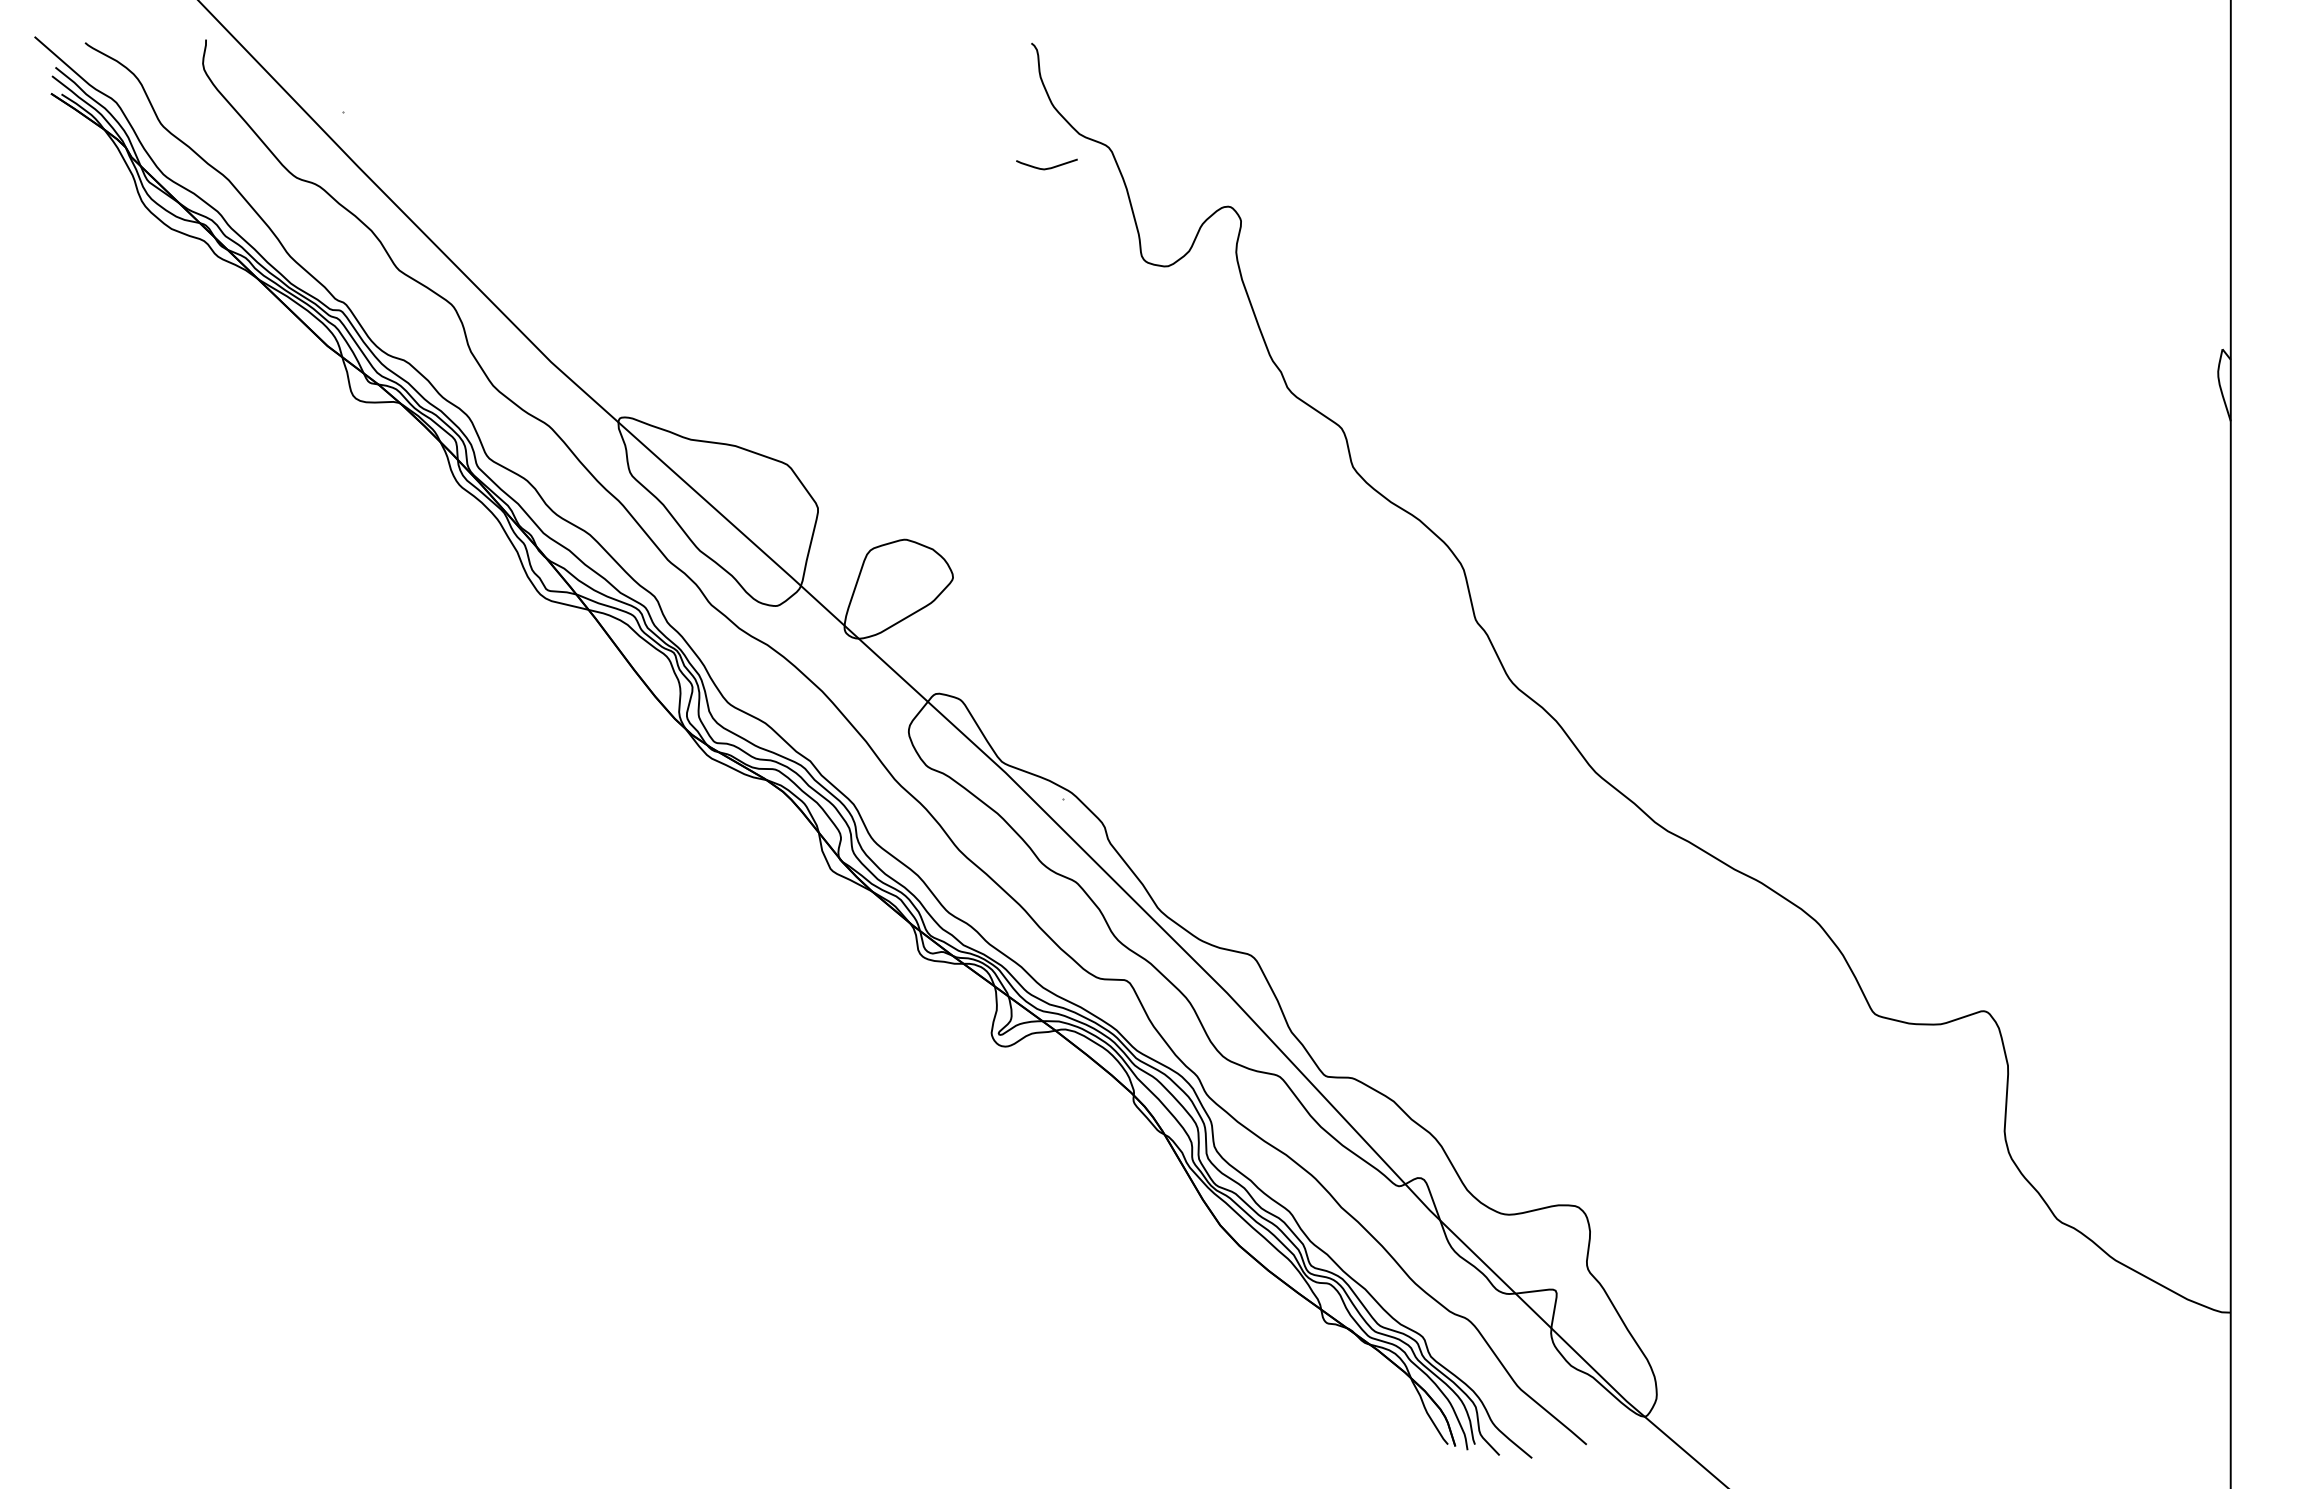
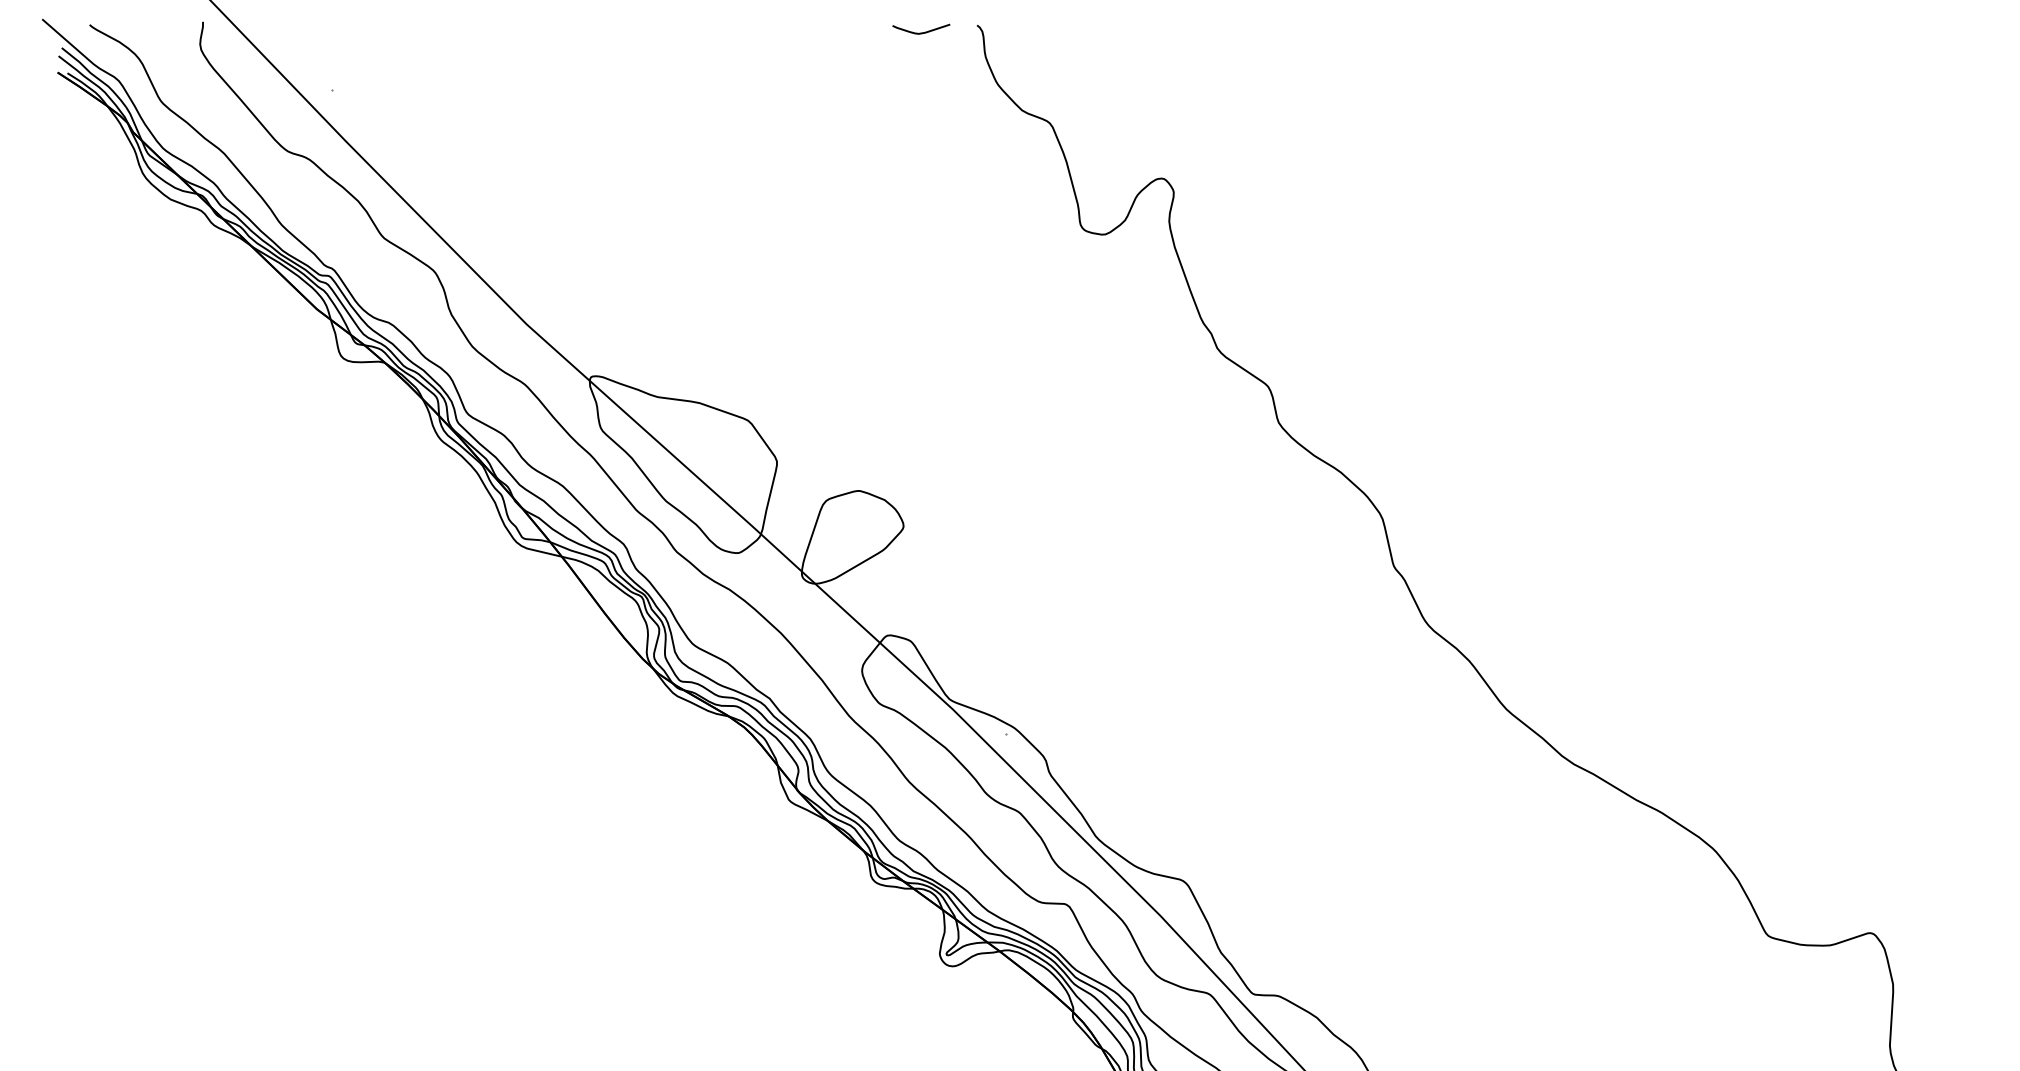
curve: (1047, 167) -> (921, 32), moved

